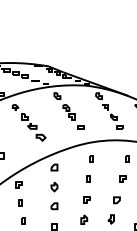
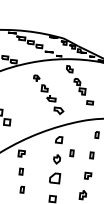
part: (28, 122) -> (48, 94), moved
part: (68, 178) -> (71, 152), added
part: (54, 206) -> (54, 178), size x1.6

